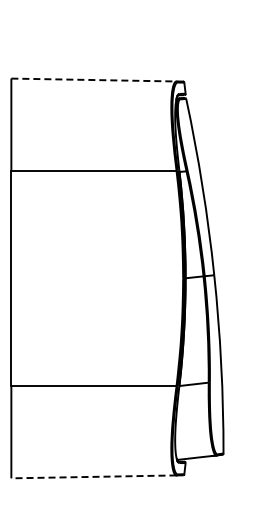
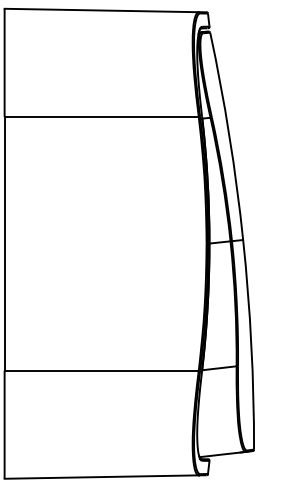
line: (93, 80) -> (101, 11), dashed -> solid
line: (93, 476) -> (101, 476), dashed -> solid

